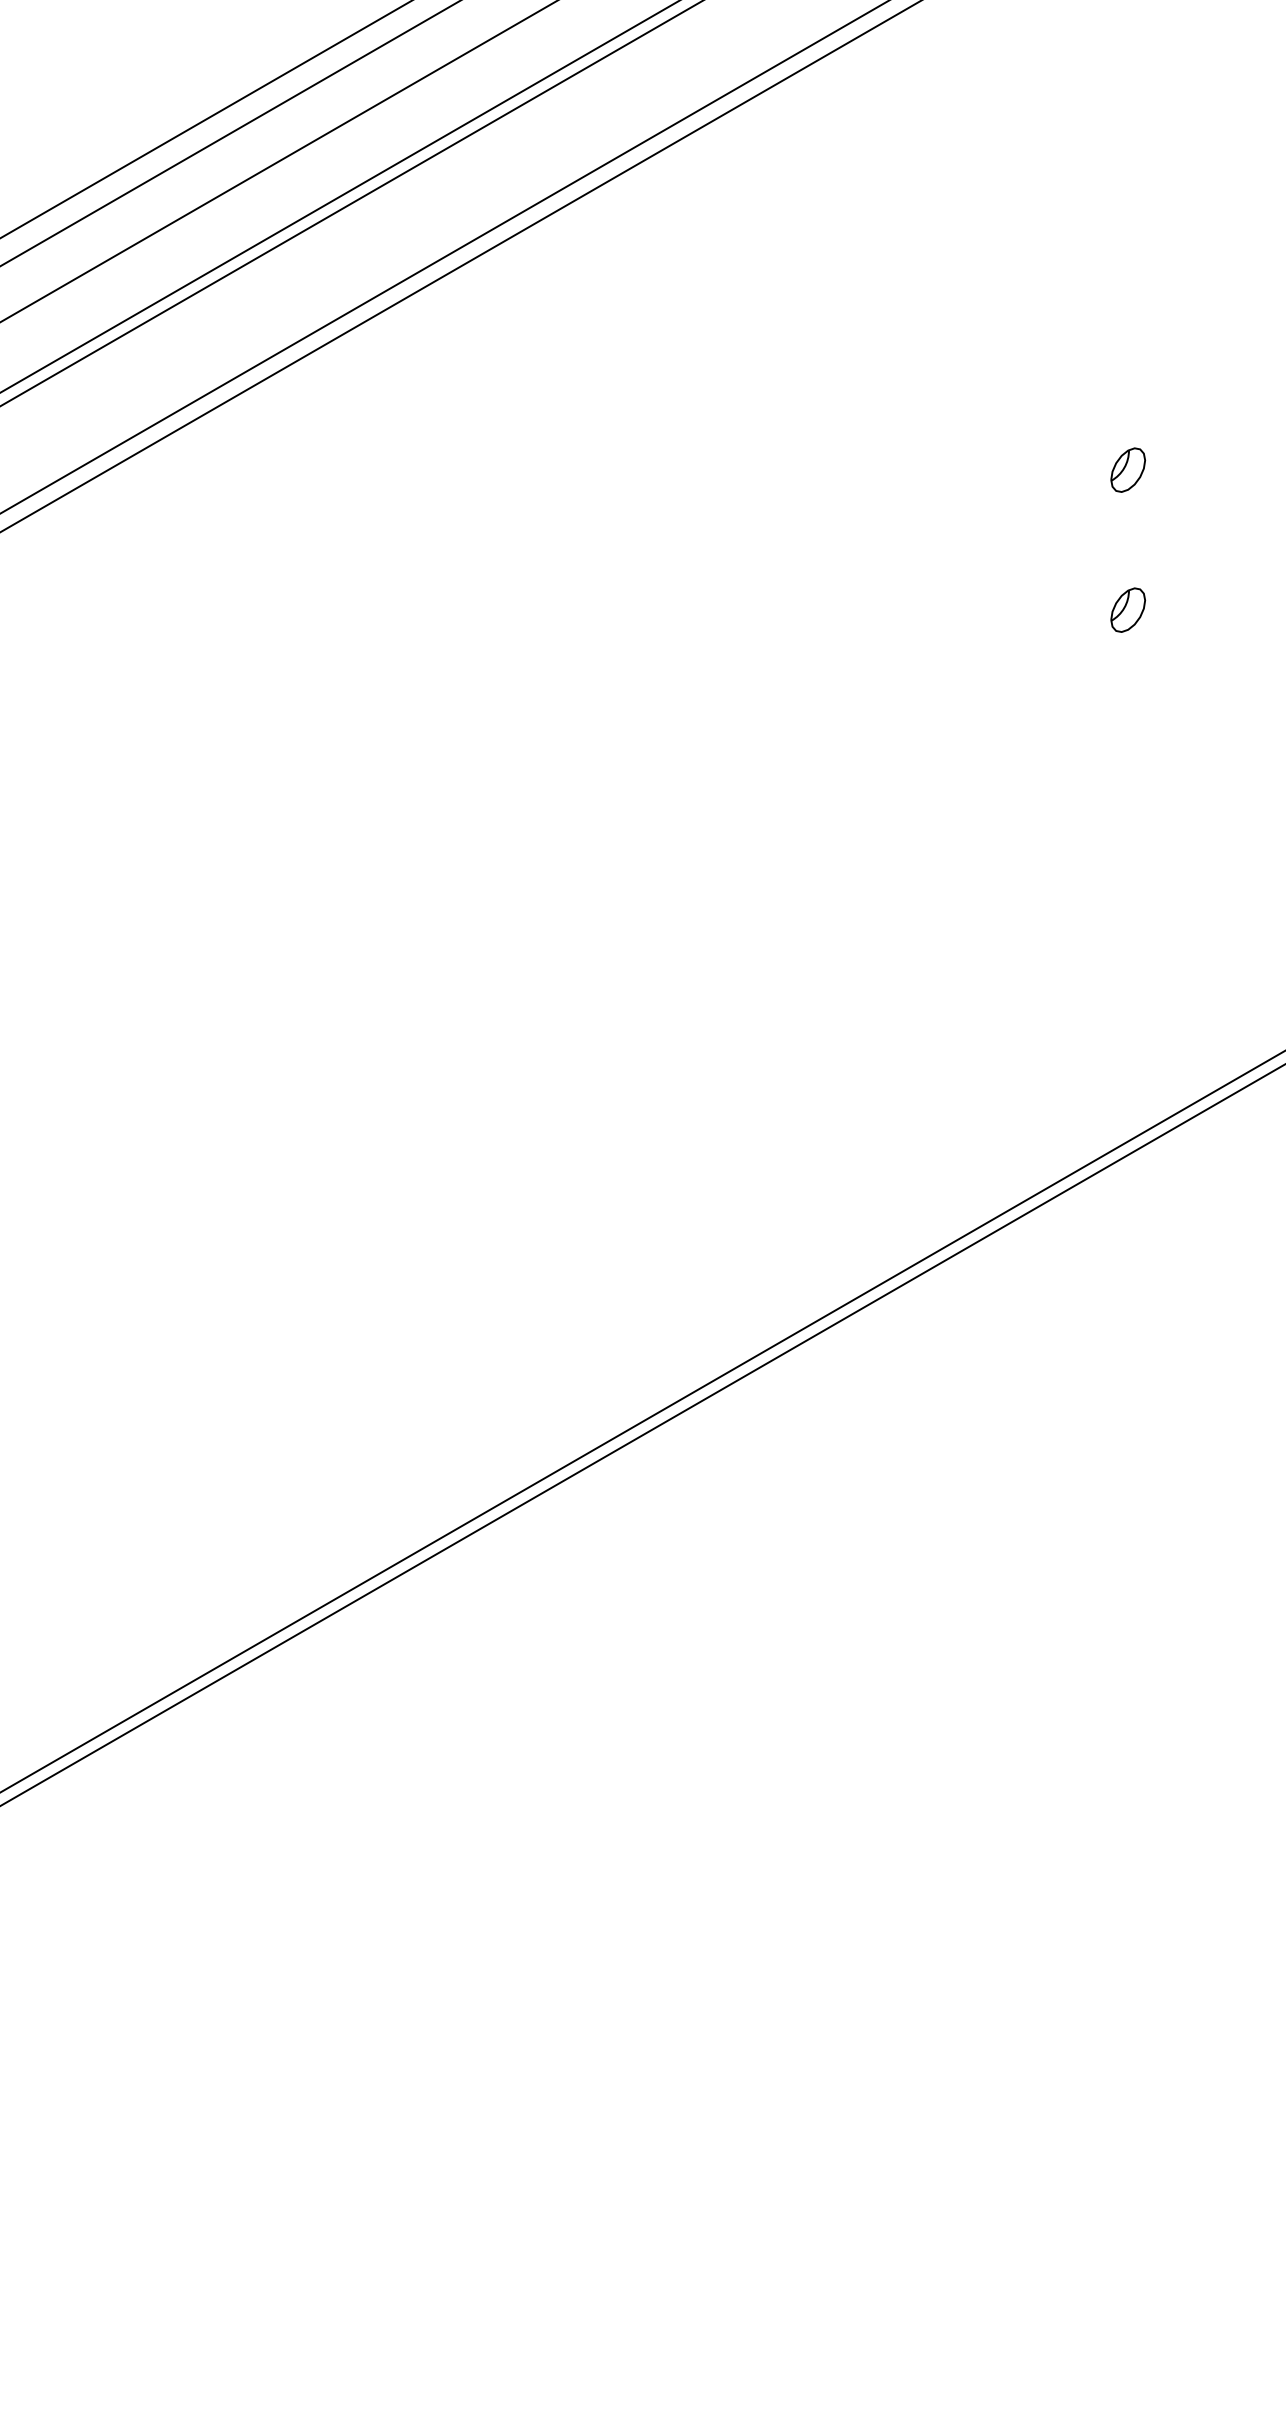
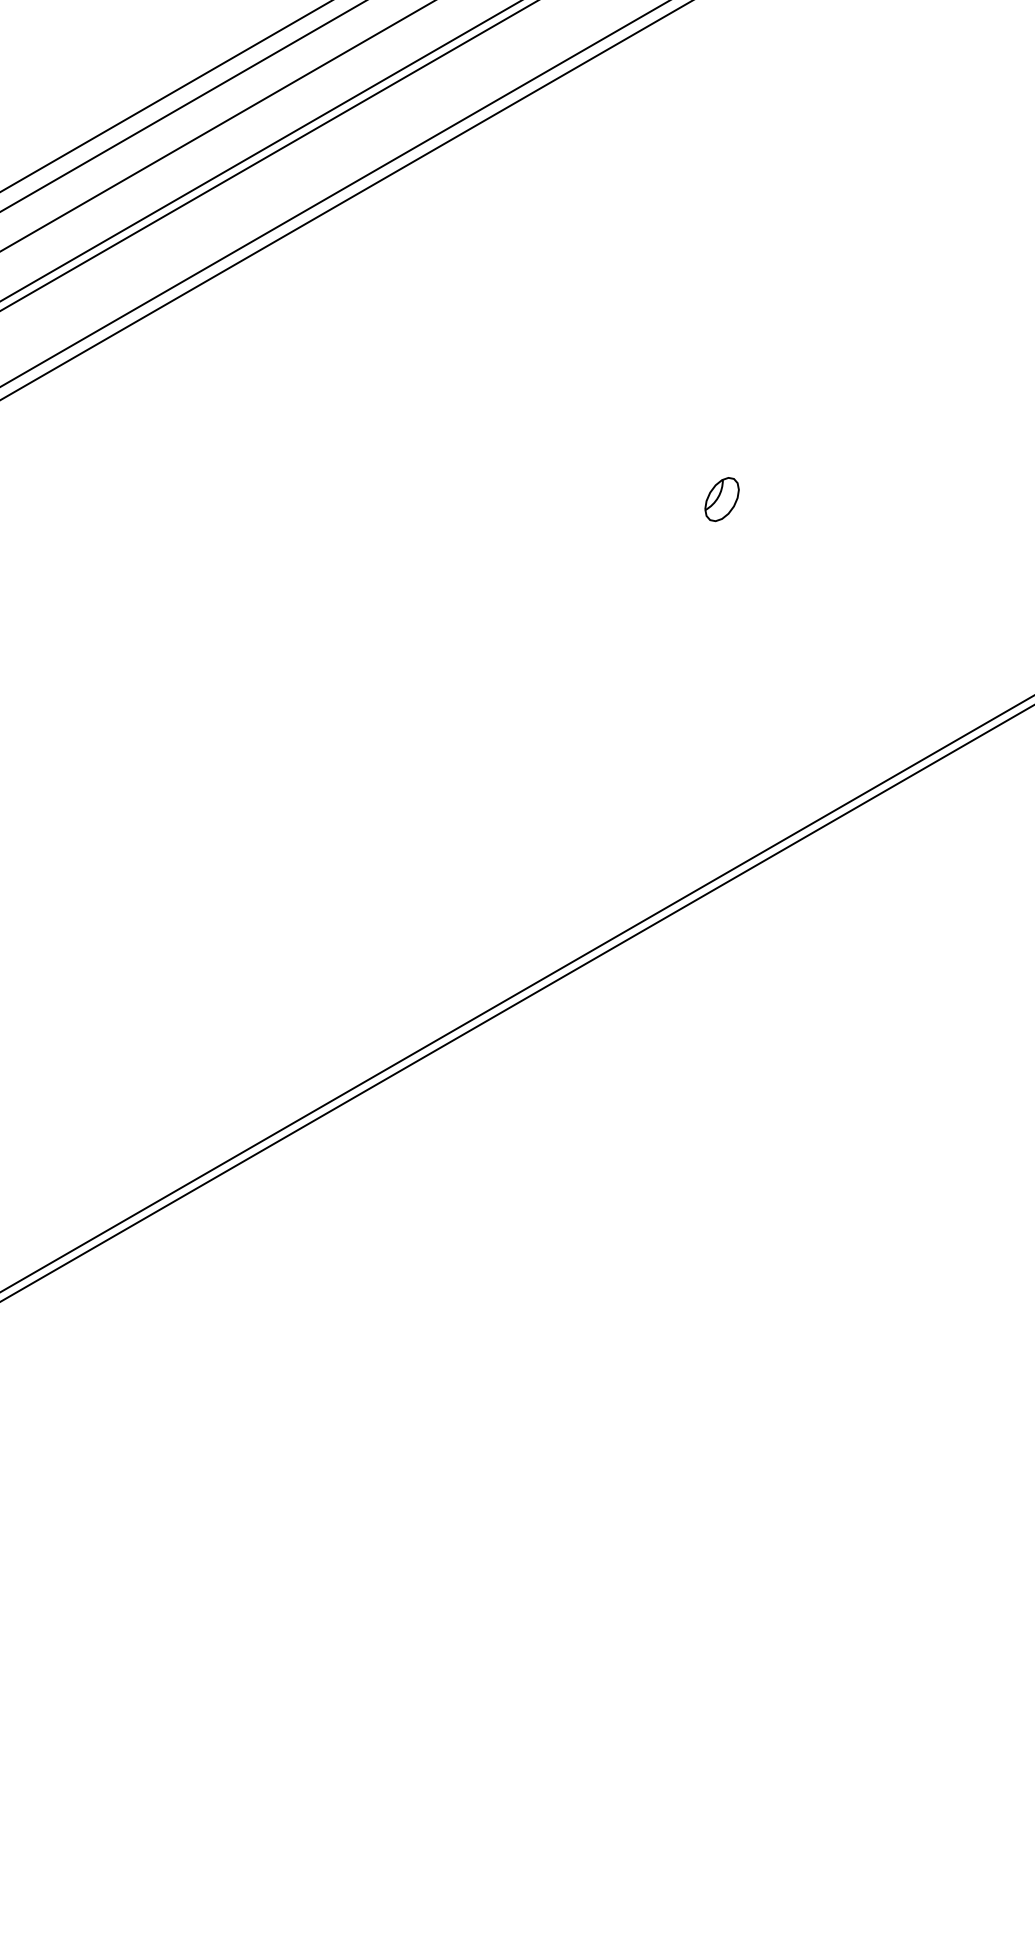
part: (1128, 470) -> (722, 400), removed
part: (1128, 610) -> (722, 499), size x1.4

